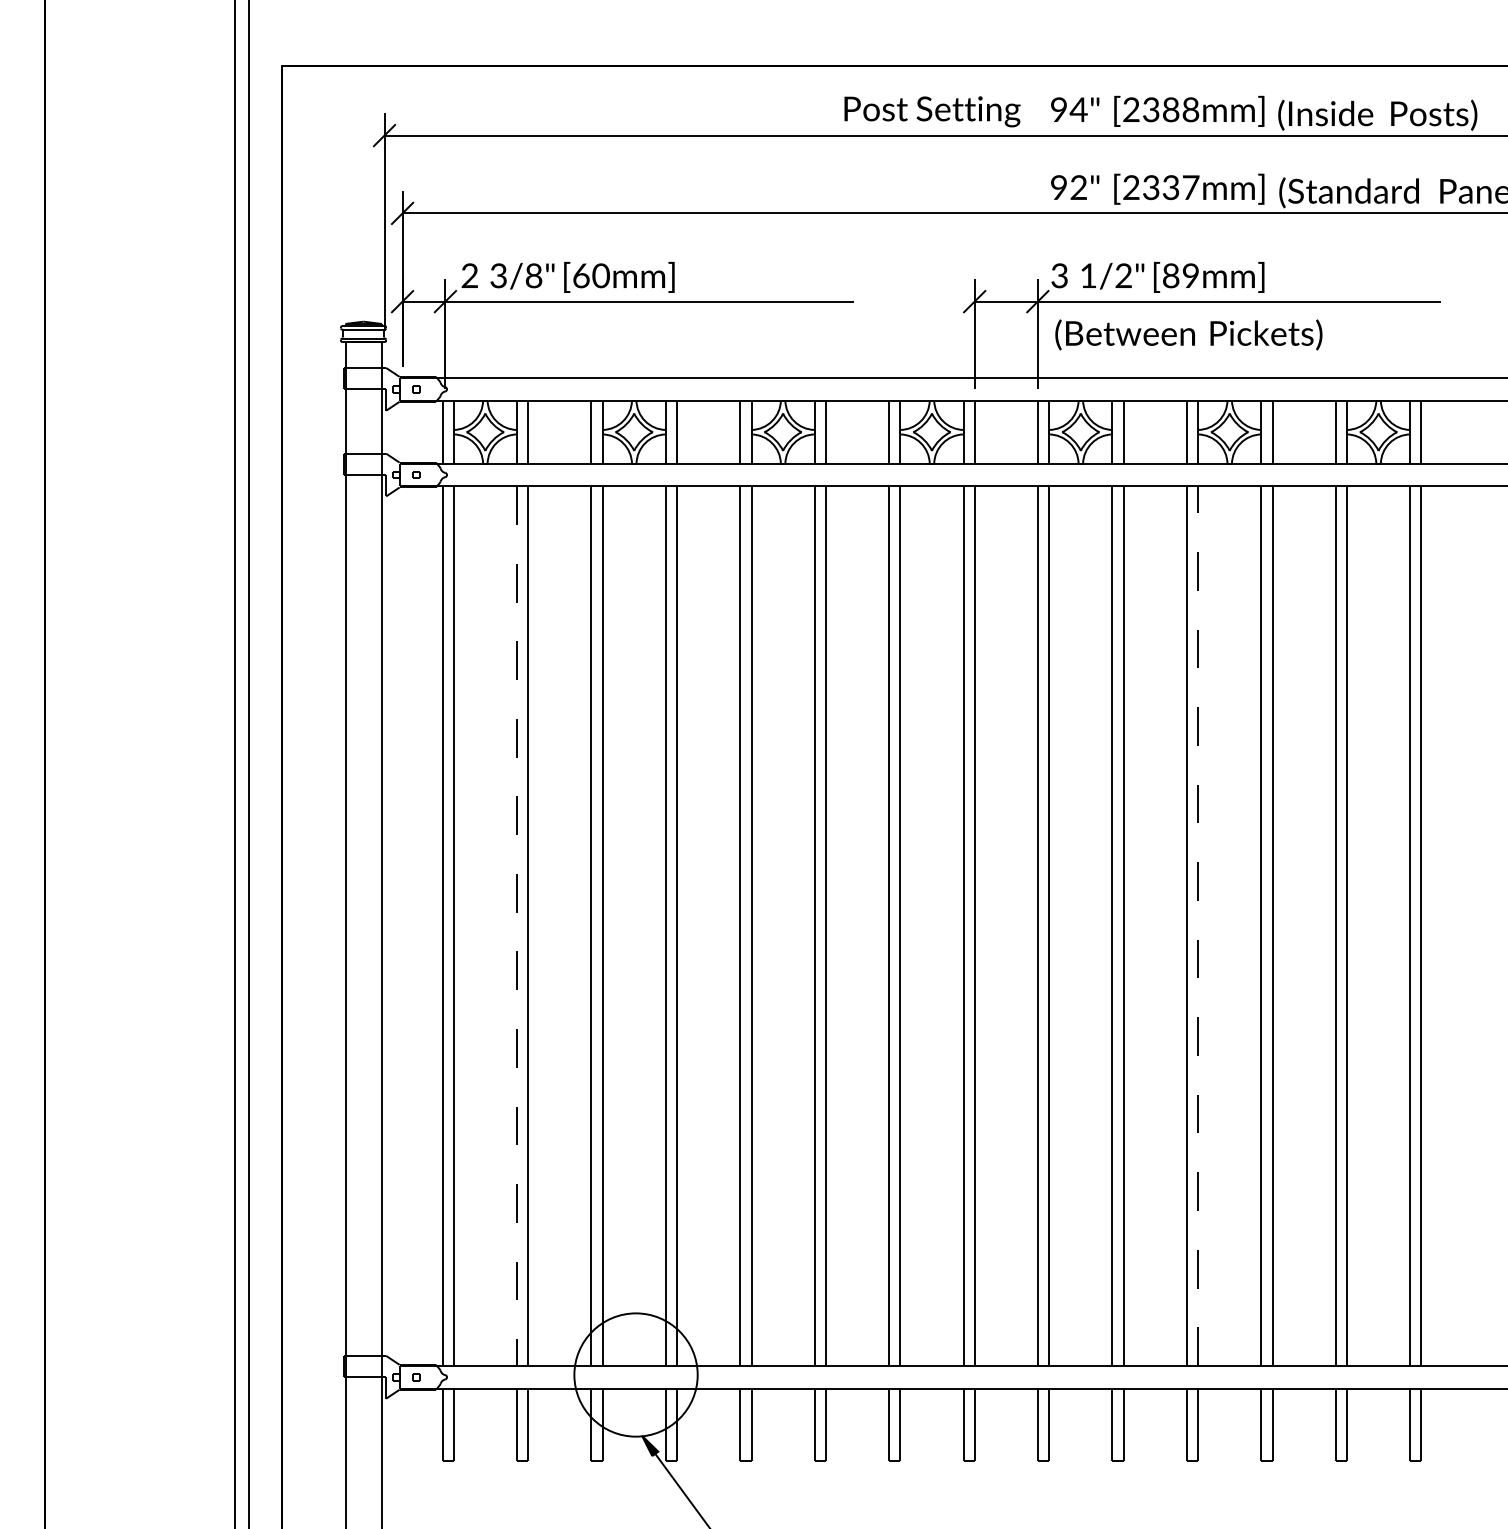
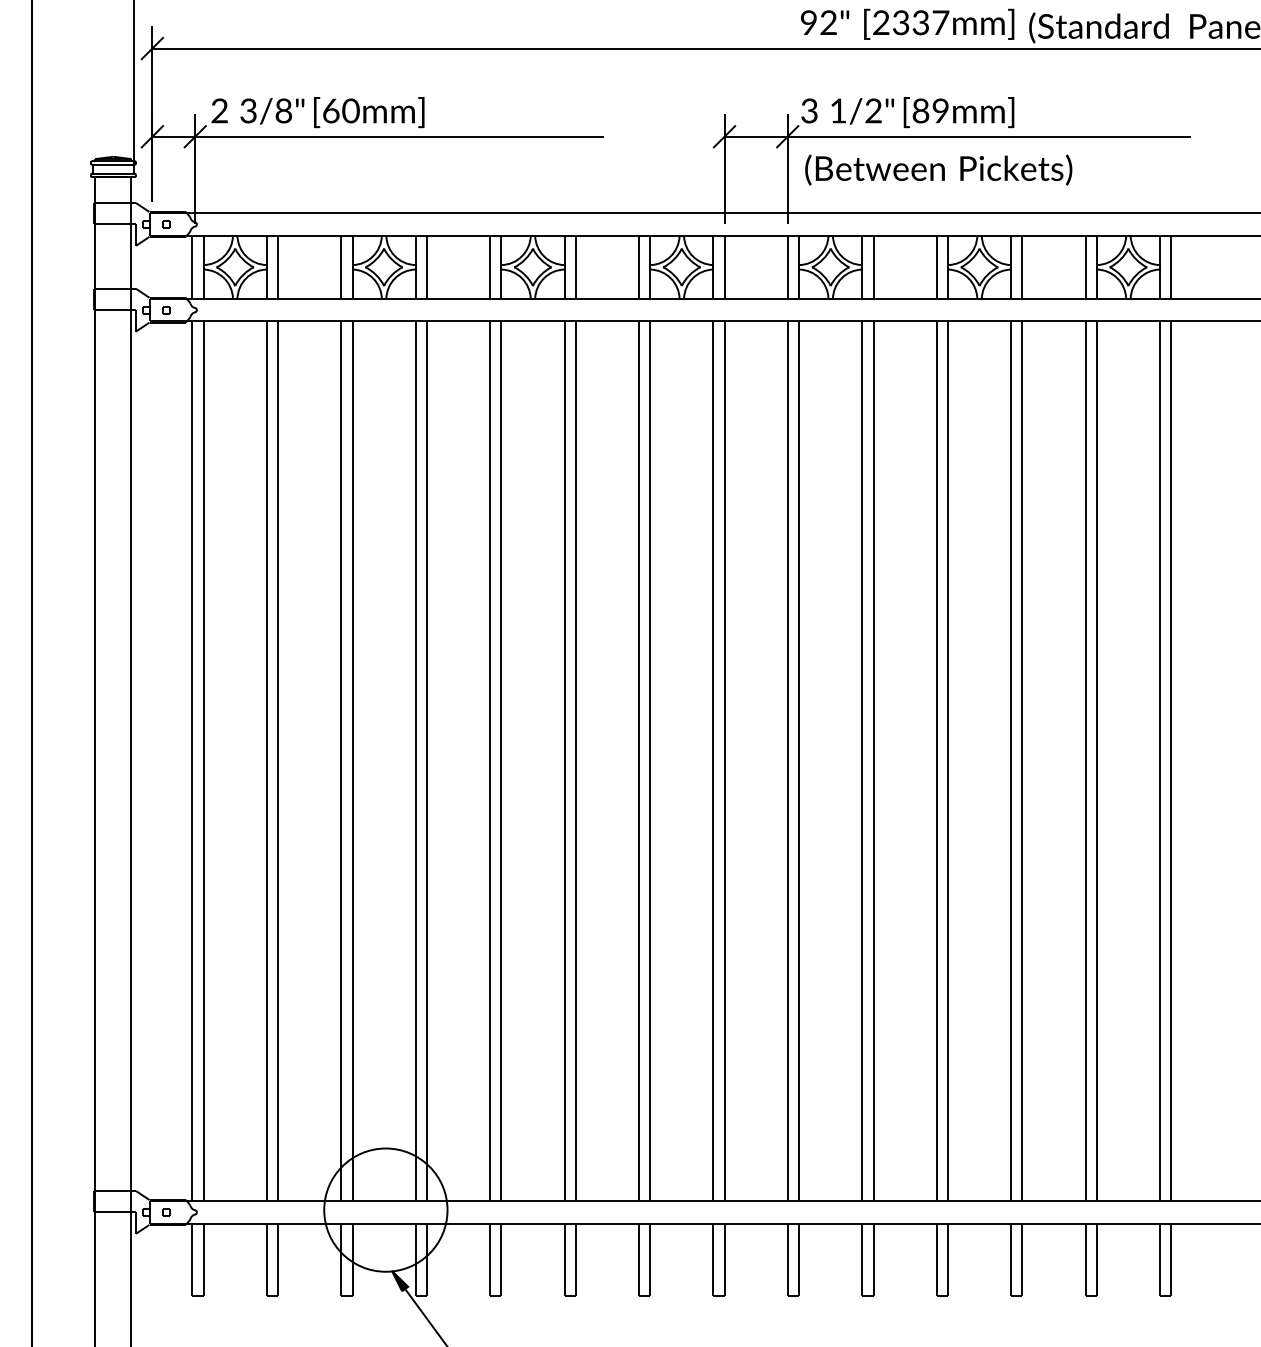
line: (516, 926) -> (266, 761), dashed -> solid
line: (1198, 926) -> (948, 761), dashed -> solid

